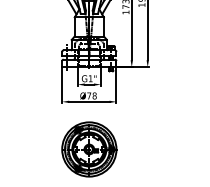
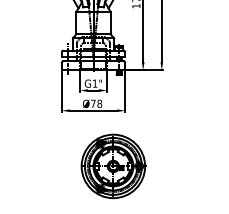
part: (89, 149) -> (113, 166), moved

